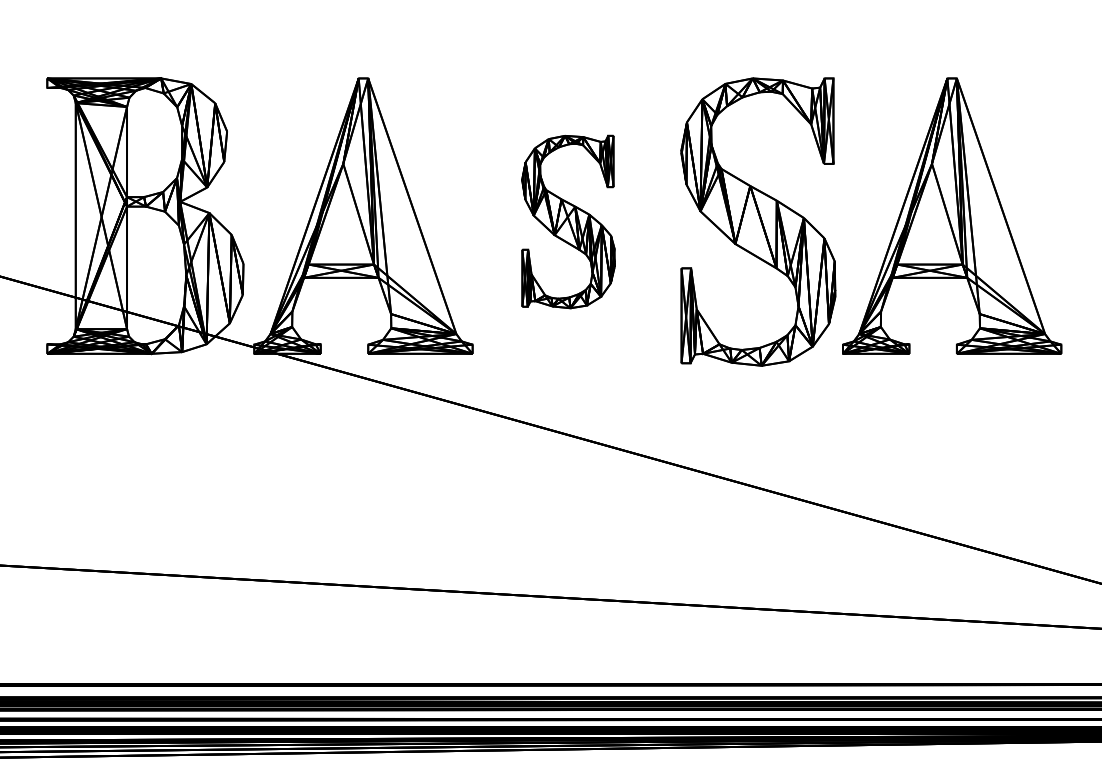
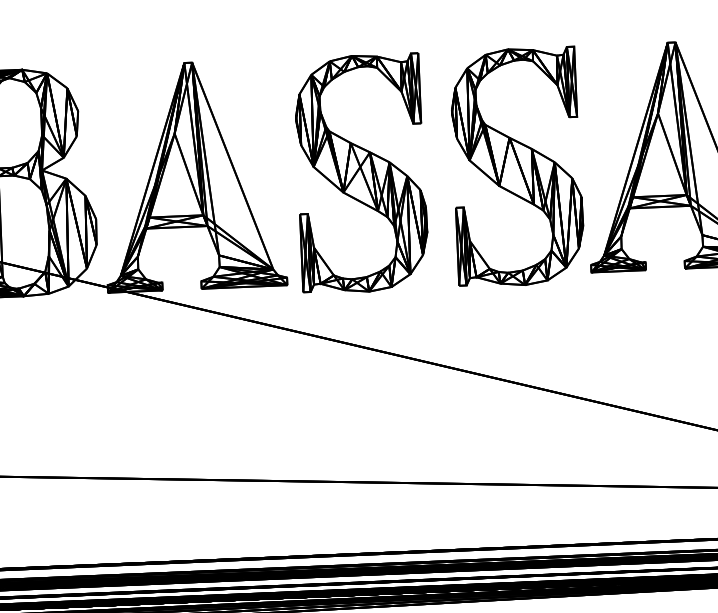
part: (568, 221) -> (361, 173), size x1.67

